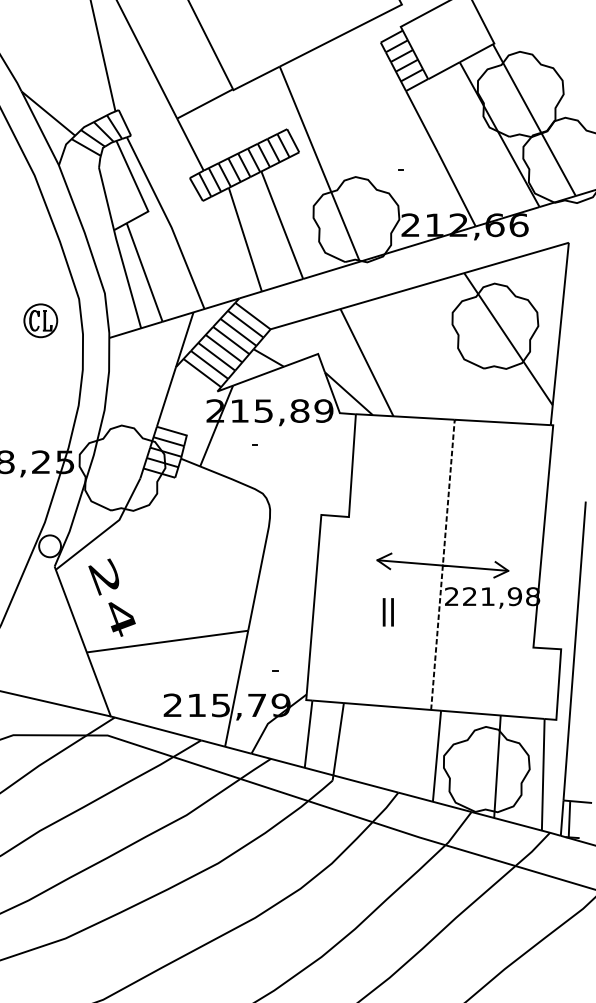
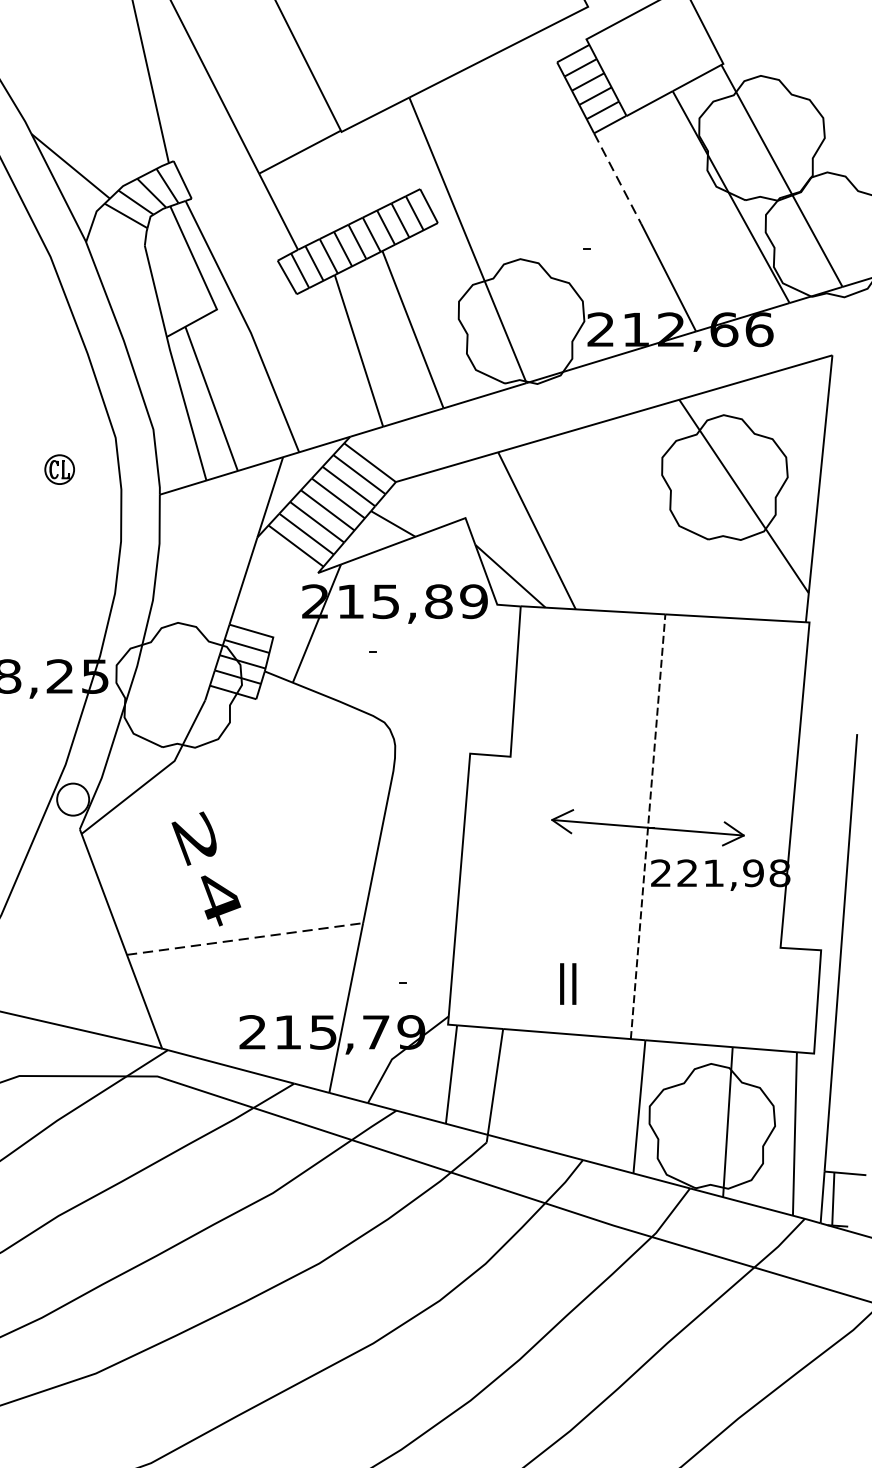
line: (422, 121) -> (618, 177), solid -> dashed
part: (40, 320) -> (59, 469), size x0.6
text: (111, 597) -> (205, 868), moved
text: (387, 612) -> (566, 984), moved
line: (168, 641) -> (246, 938), solid -> dashed

